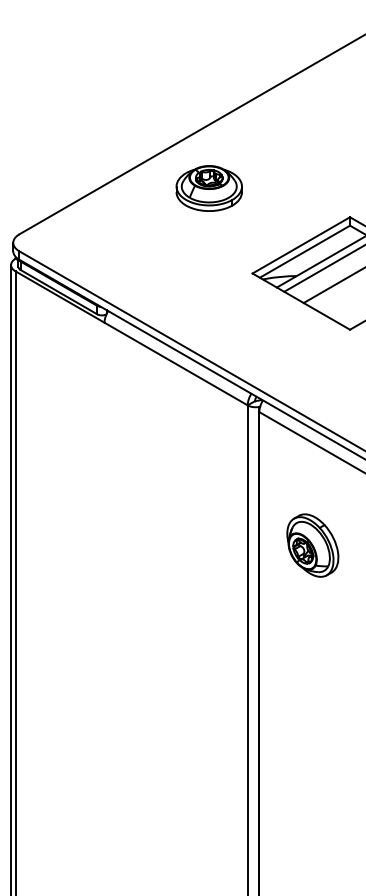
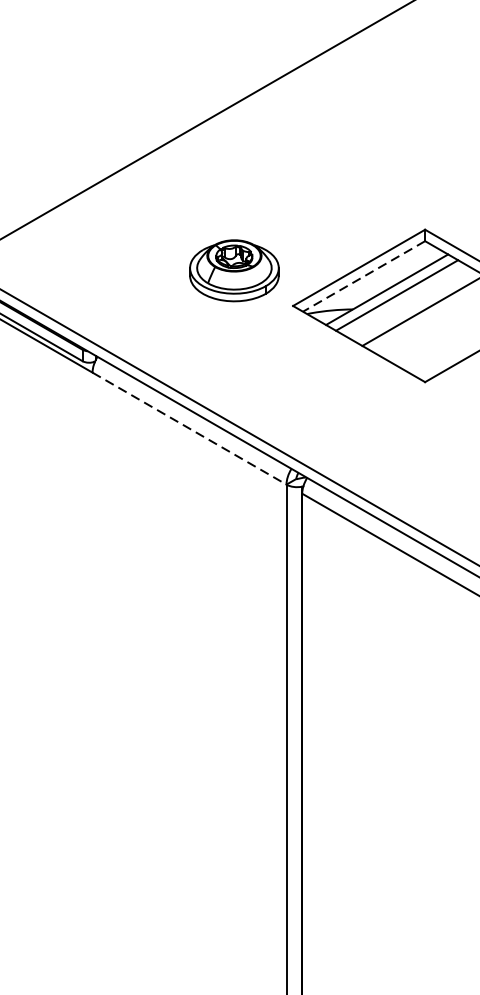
part: (208, 188) -> (233, 270), moved
line: (304, 251) -> (363, 276), solid -> dashed
line: (176, 364) -> (190, 429), solid -> dashed
part: (312, 545) -> (374, 674), removed

